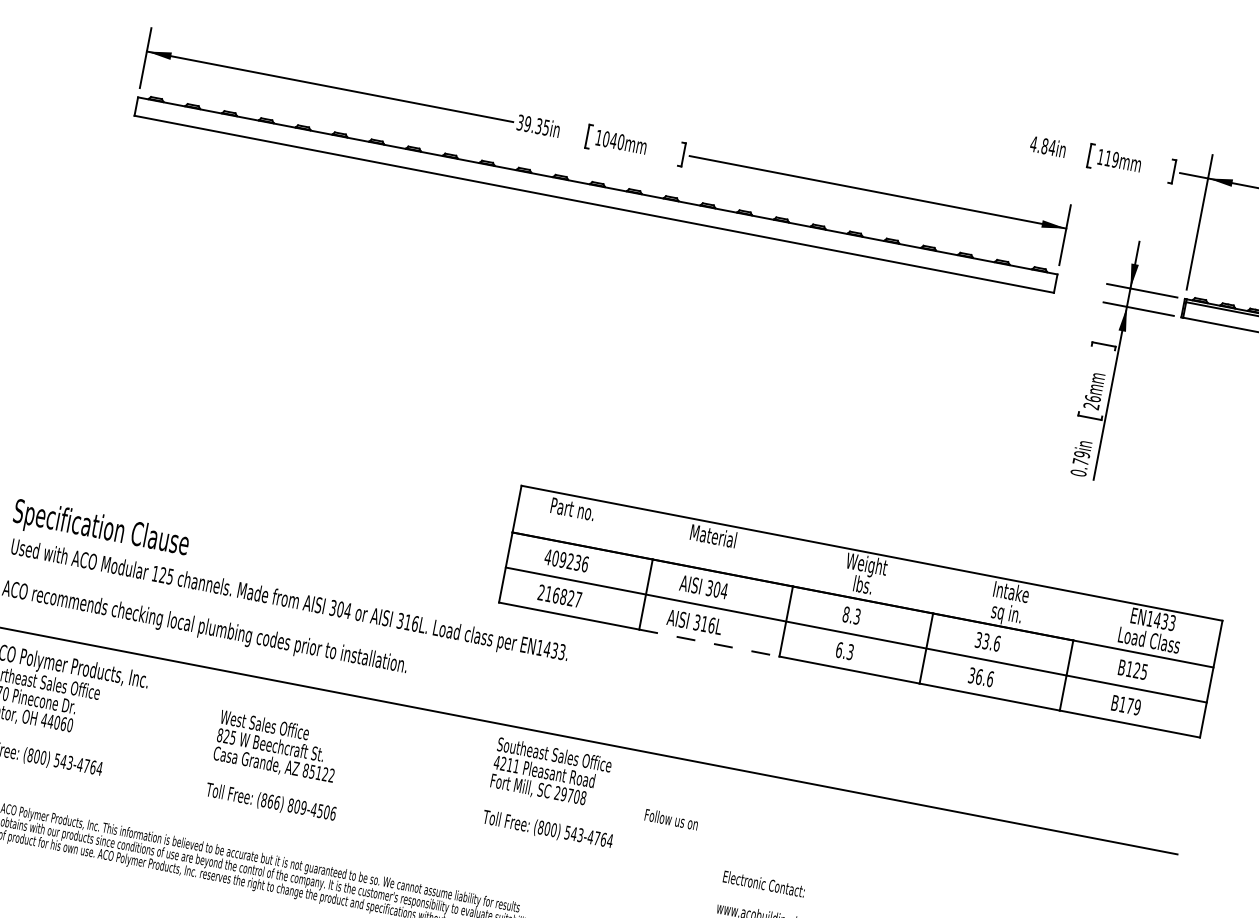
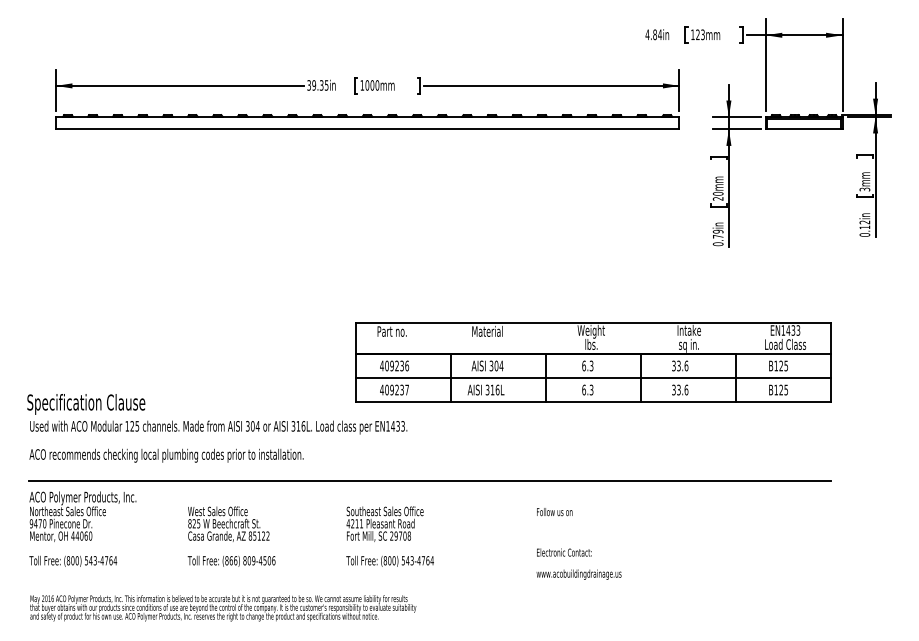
text: (613, 140) -> (372, 85), 1040mm -> 1000mm
text: (1112, 158) -> (700, 34), 119mm -> 123mm
text: (1091, 398) -> (717, 193), 26mm -> 20mm
text: (555, 594) -> (391, 389), 216827 -> 409237
text: (845, 613) -> (583, 365), 8.3 -> 6.3
line: (709, 642) -> (498, 401), dashed -> solid
text: (978, 676) -> (678, 389), 36.6 -> 33.6
text: (1133, 705) -> (783, 389), B179 -> B125
text: (553, 793) -> (389, 536), moved
text: (671, 820) -> (554, 512), moved

